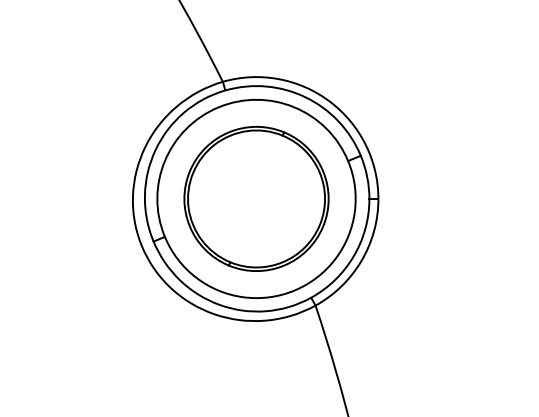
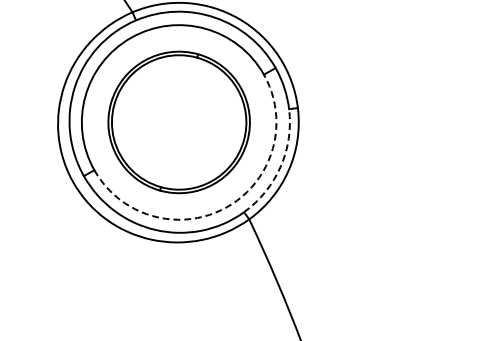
arc: (353, 256) -> (280, 167), solid -> dashed
arc: (294, 290) -> (226, 207), solid -> dashed

